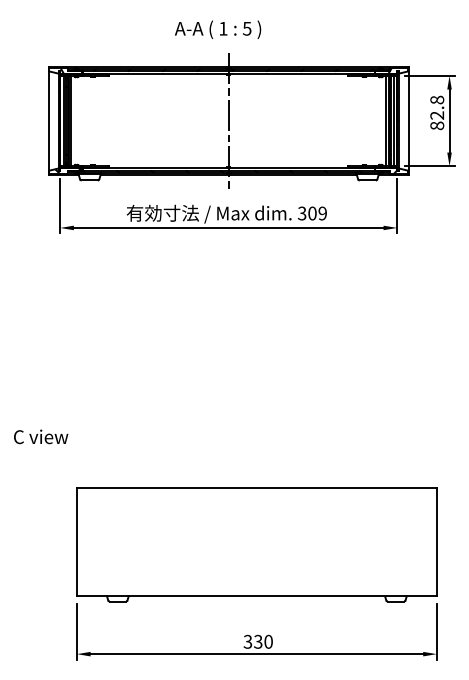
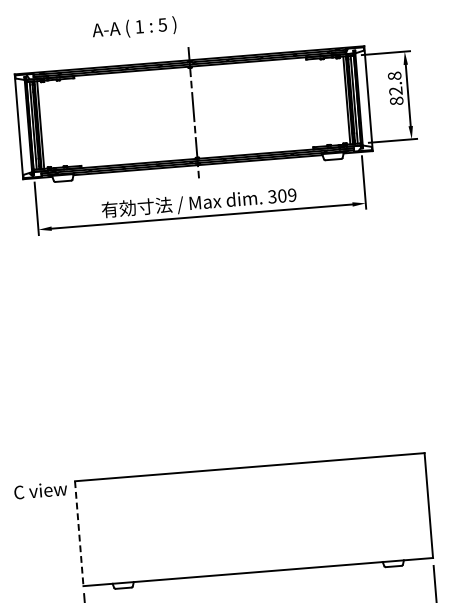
text: (218, 29) -> (134, 27), moved
text: (41, 436) -> (41, 490), moved
line: (76, 542) -> (78, 534), solid -> dashed

